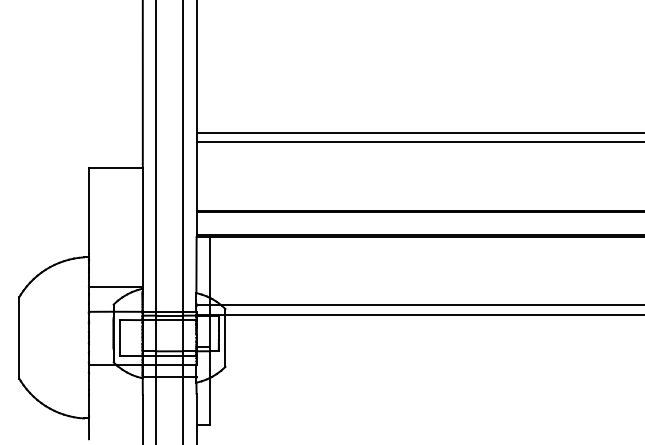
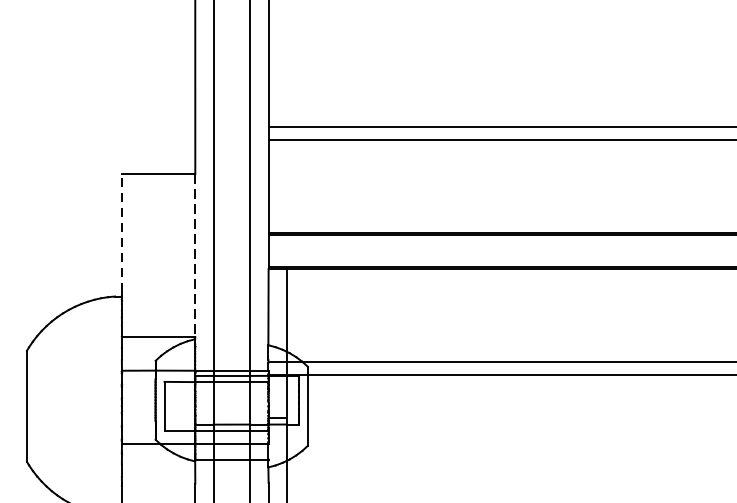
line: (89, 210) -> (122, 232), solid -> dashed
line: (142, 227) -> (194, 255), solid -> dashed

